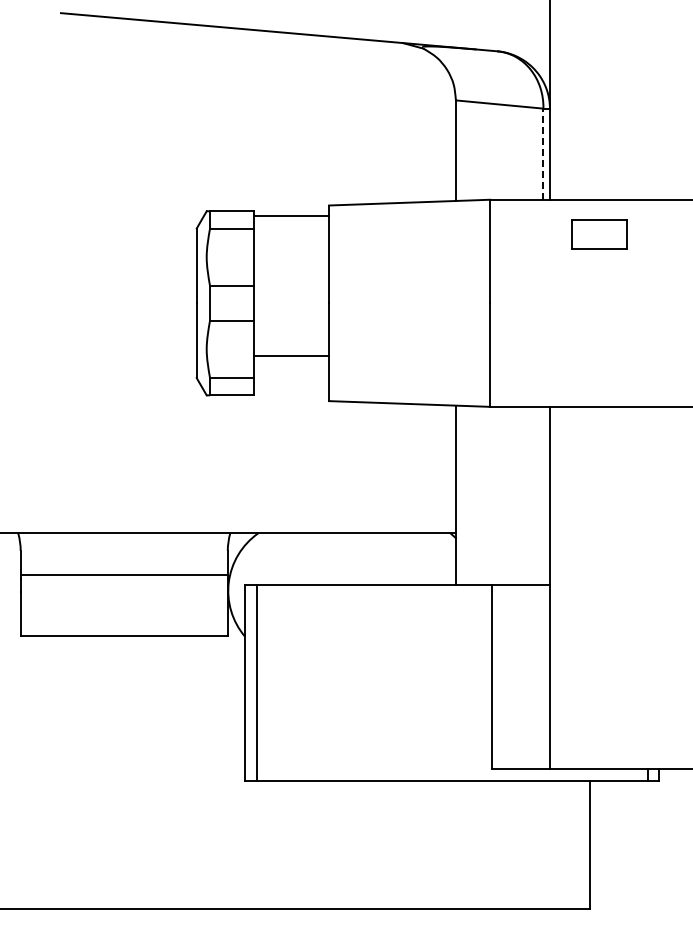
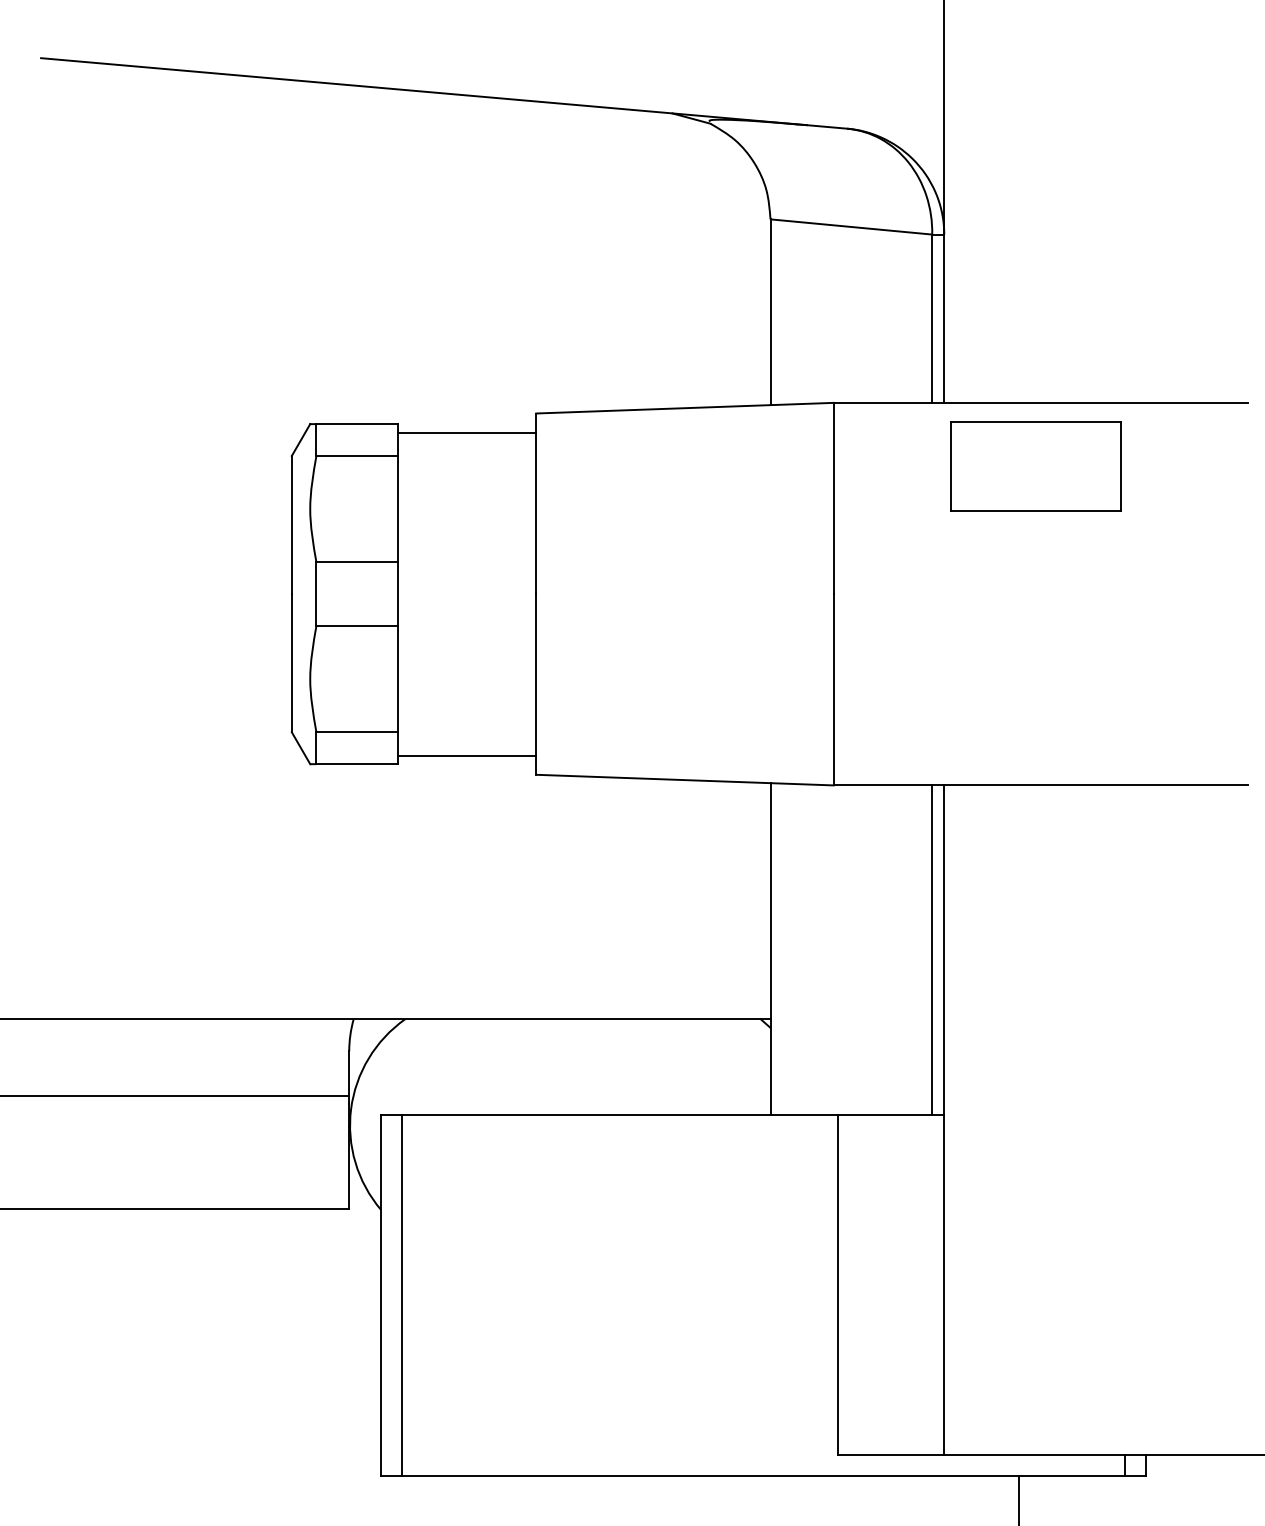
line: (543, 154) -> (932, 319), dashed -> solid
part: (598, 233) -> (1033, 465), size x1.67
line: (291, 355) -> (466, 755), moved
line: (543, 495) -> (932, 949), added

